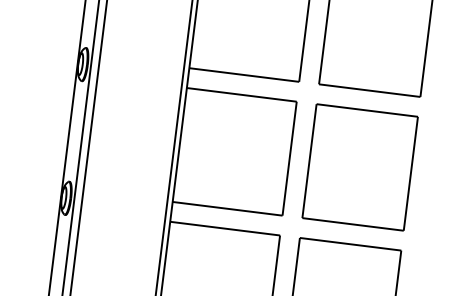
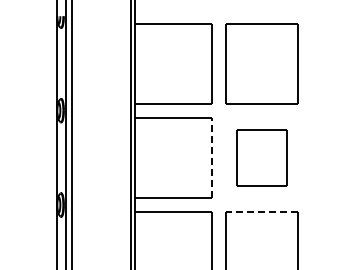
line: (290, 157) -> (212, 157), solid -> dashed
part: (359, 166) -> (261, 157), size x0.7
line: (351, 244) -> (262, 212), solid -> dashed

